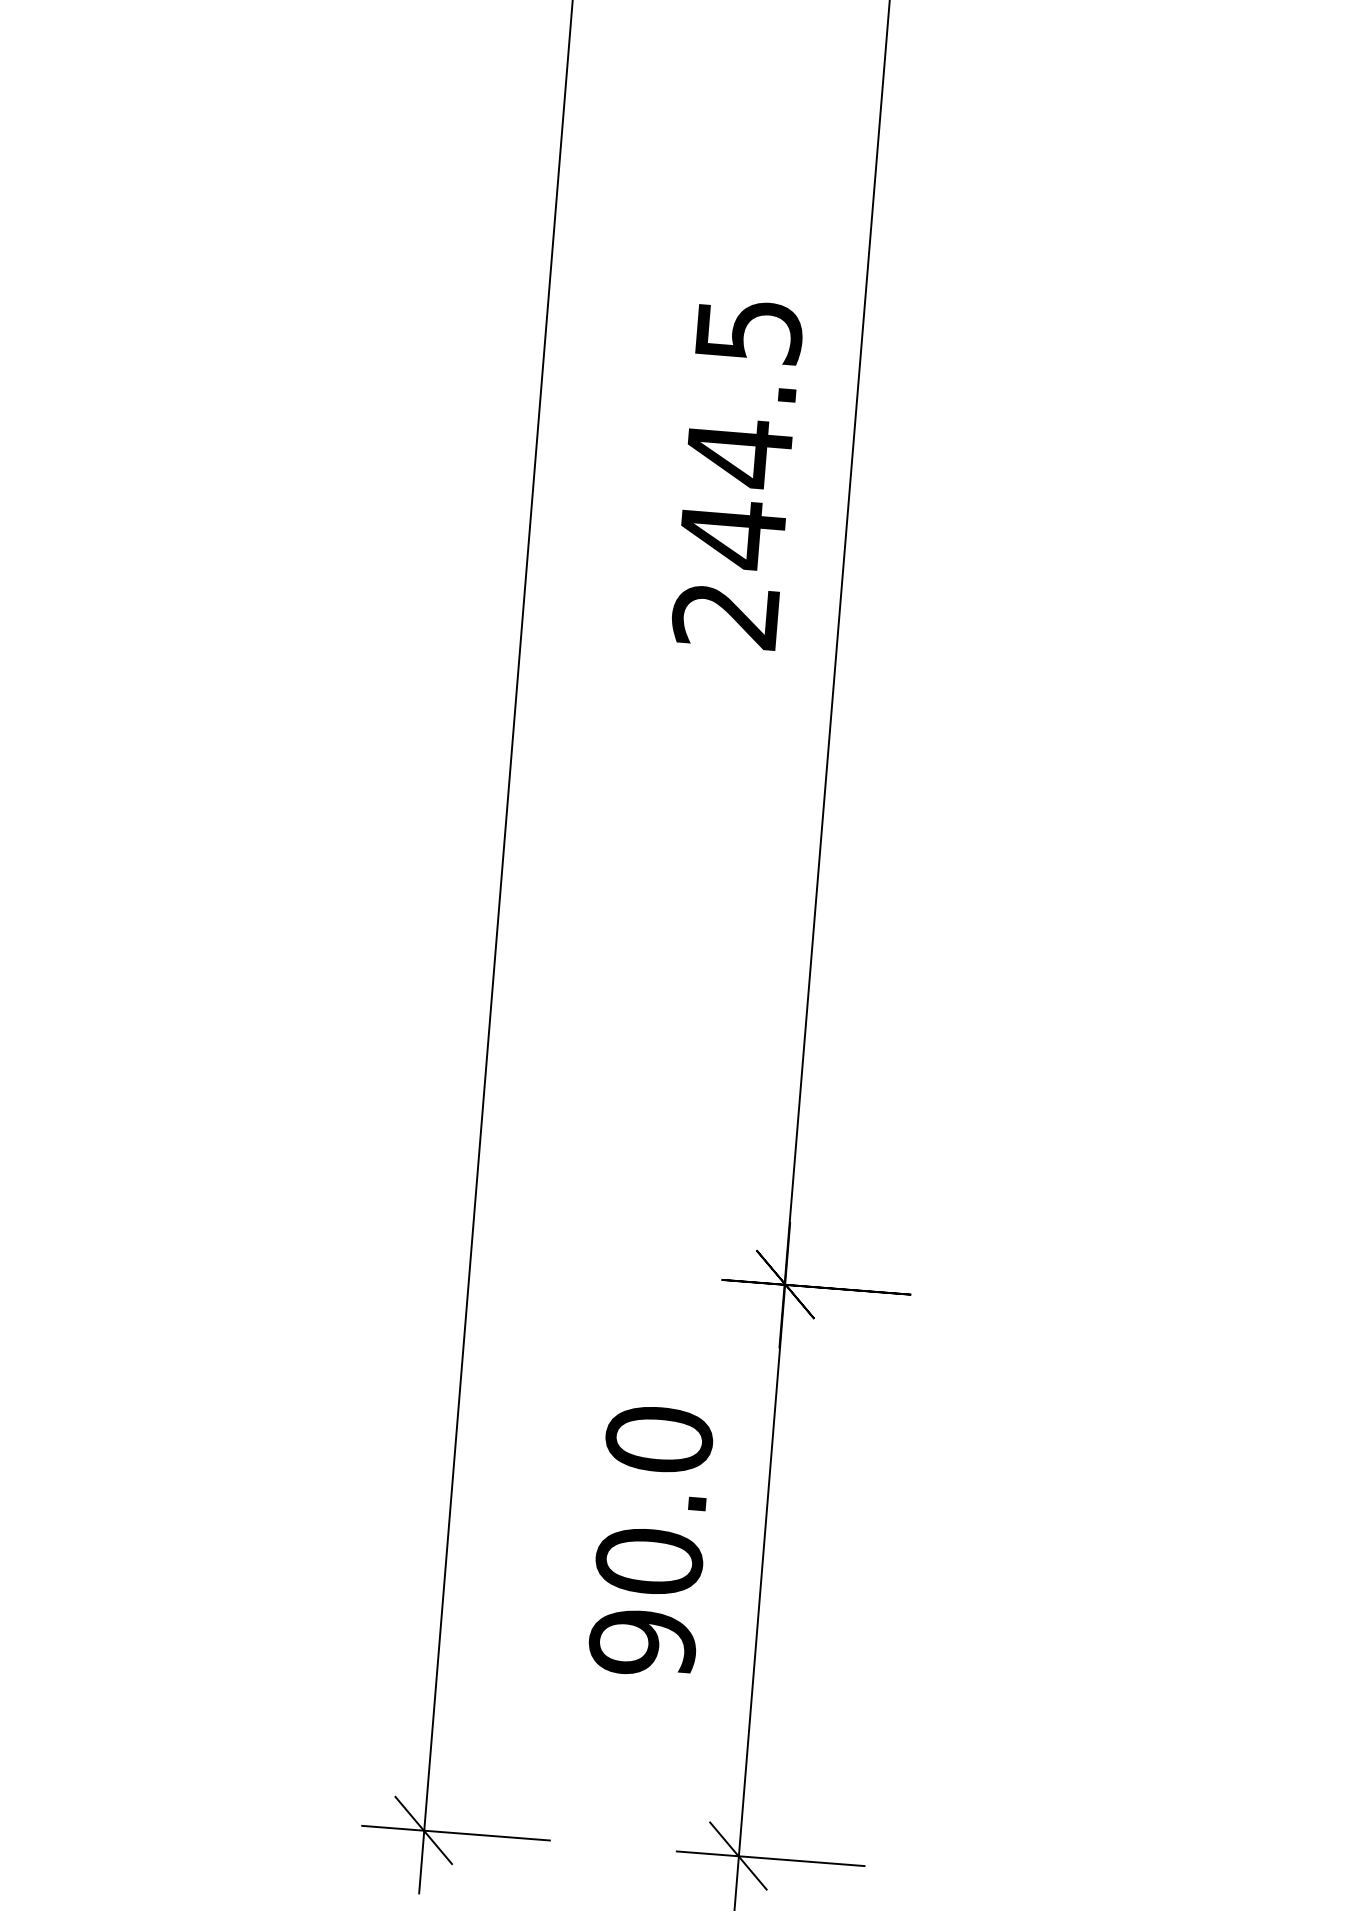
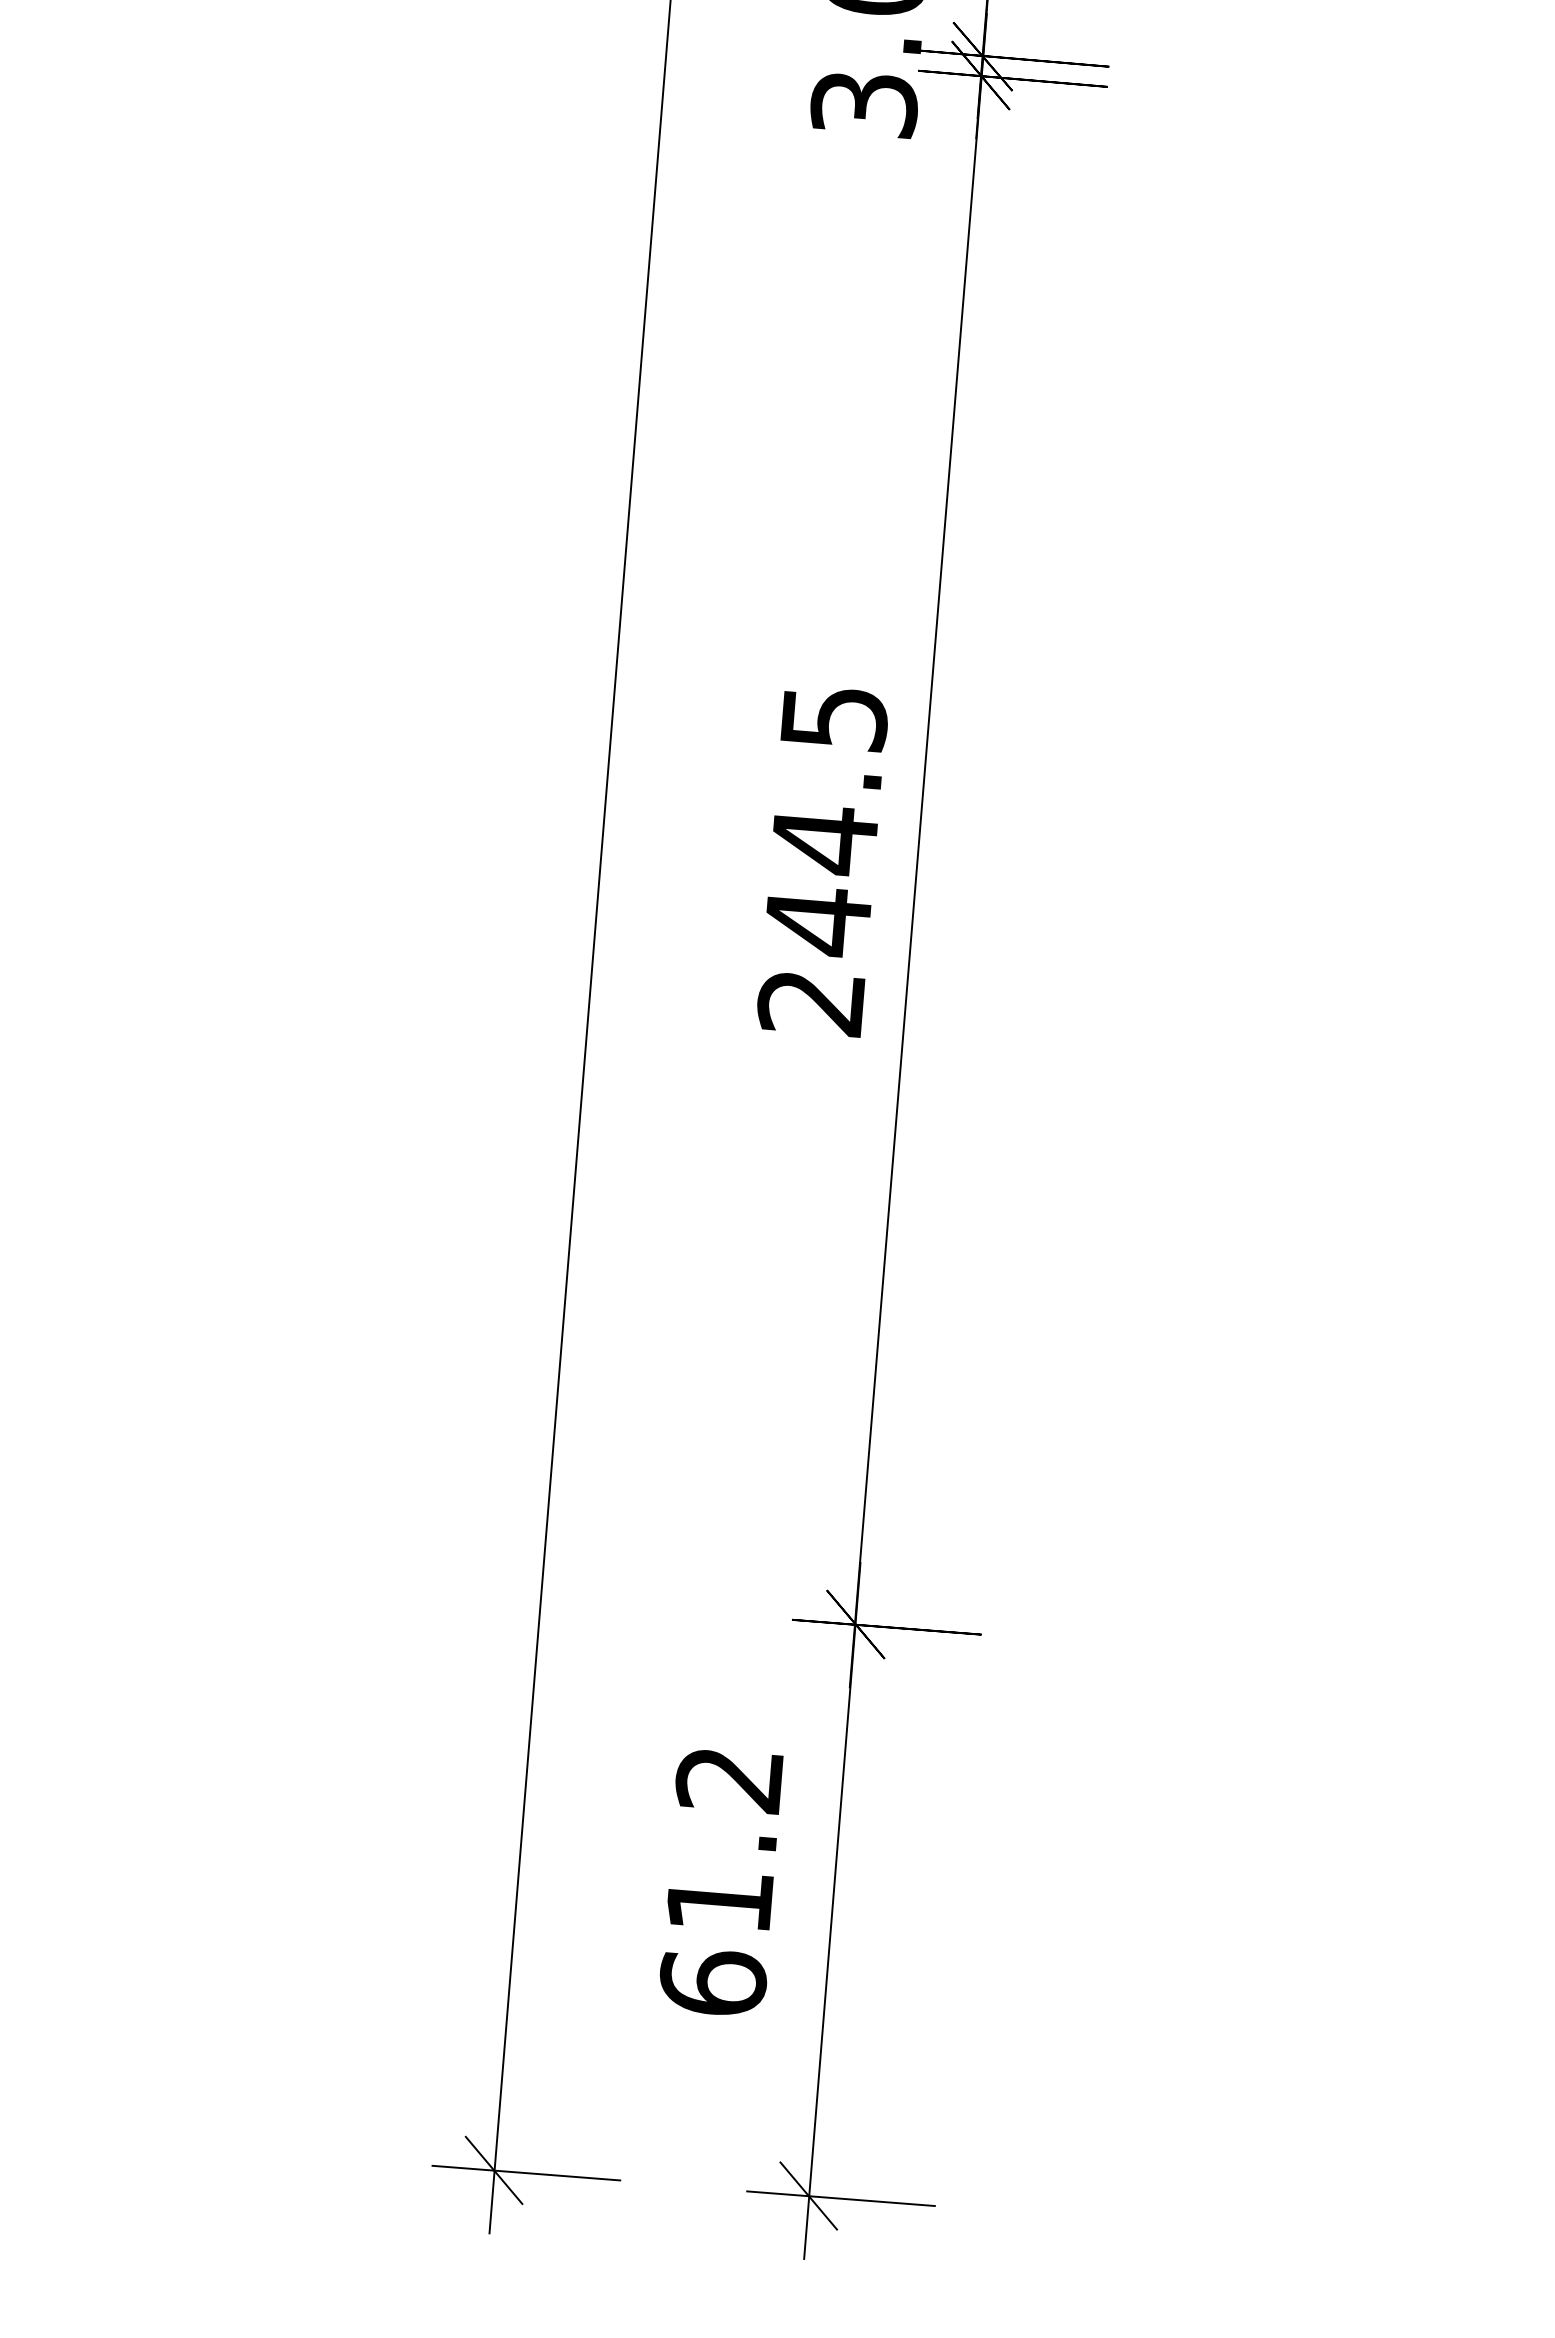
text: (737, 476) -> (822, 863), moved
text: (651, 1540) -> (721, 1880), 90.0 -> 61.2

